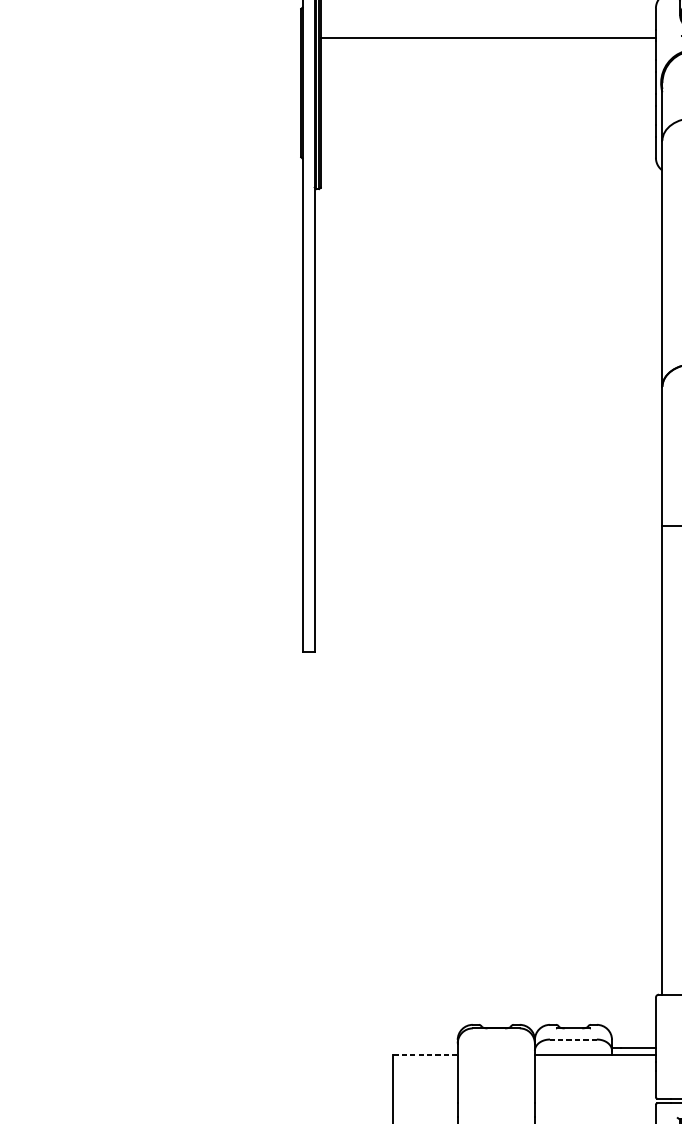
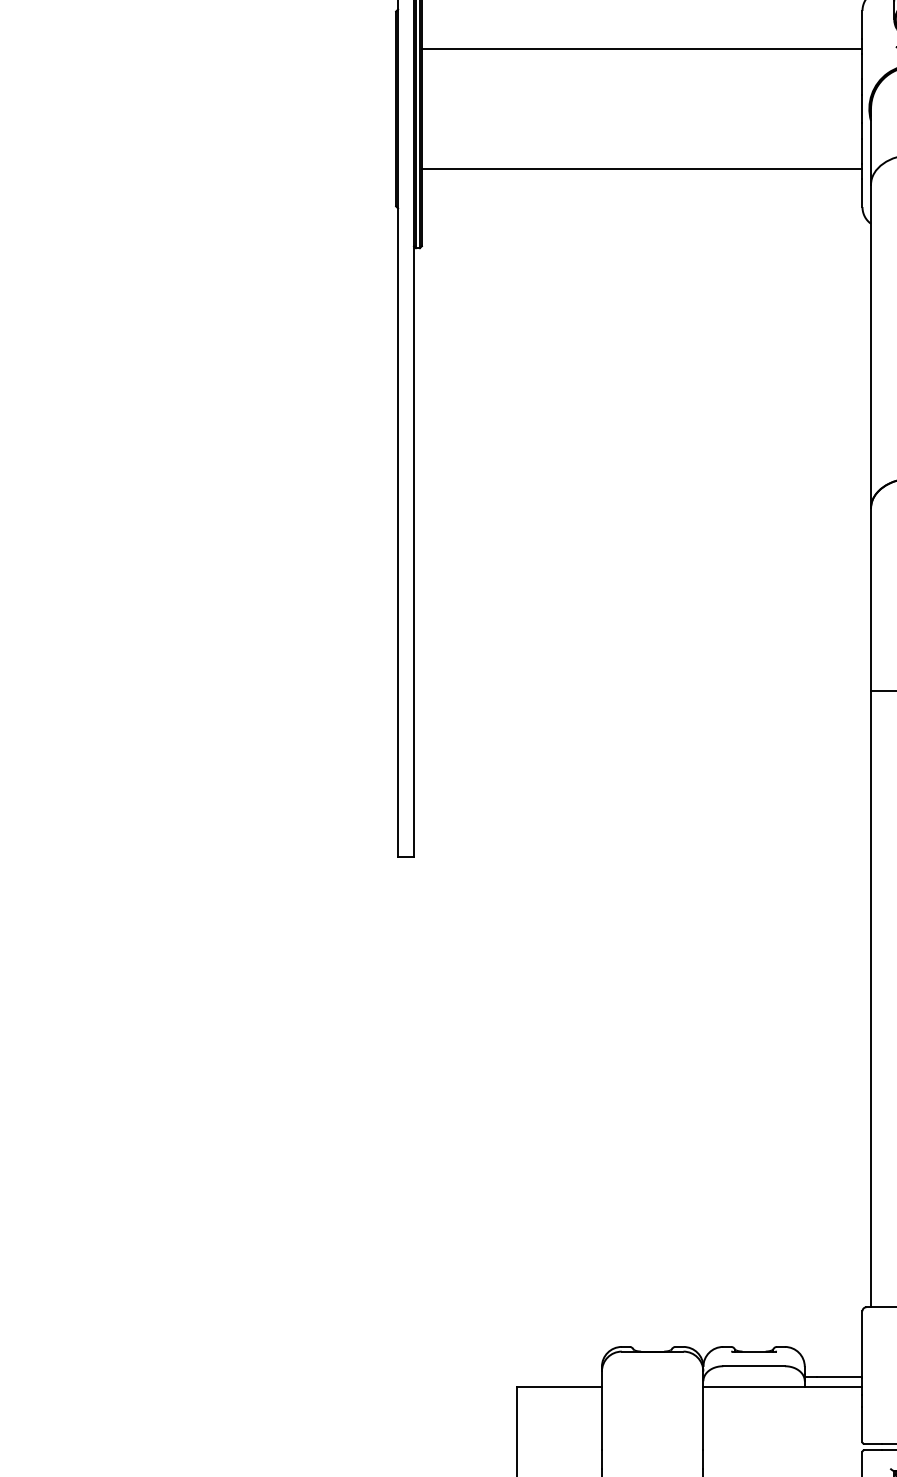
line: (487, 128) -> (641, 168), added
line: (573, 1039) -> (754, 1366), dashed -> solid
line: (426, 1055) -> (560, 1387), dashed -> solid

